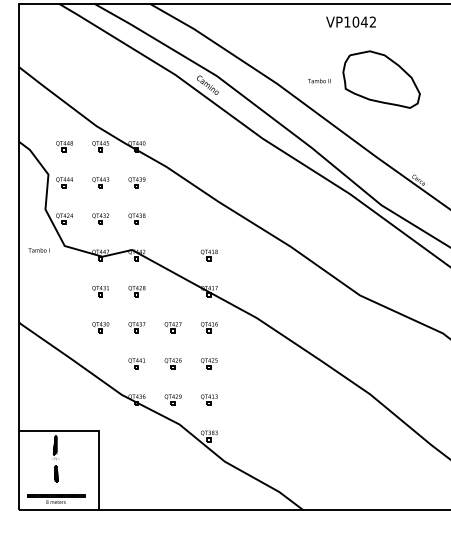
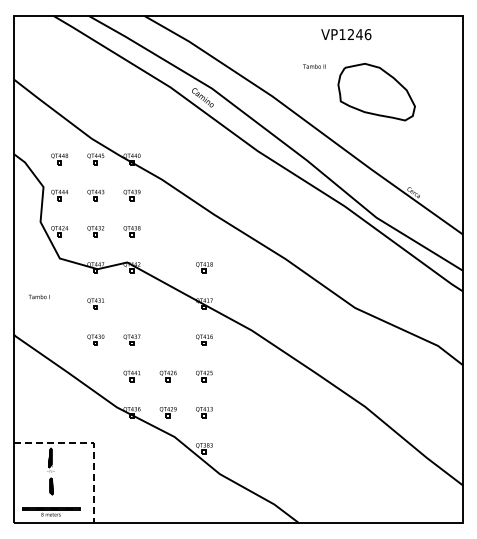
text: (364, 22) -> (359, 34), VP1042 -> VP1246
text: (319, 81) -> (314, 66), moved
text: (38, 250) -> (38, 296), moved
part: (136, 291) -> (131, 303), removed
part: (172, 327) -> (167, 339), removed
line: (98, 431) -> (93, 443), solid -> dashed

